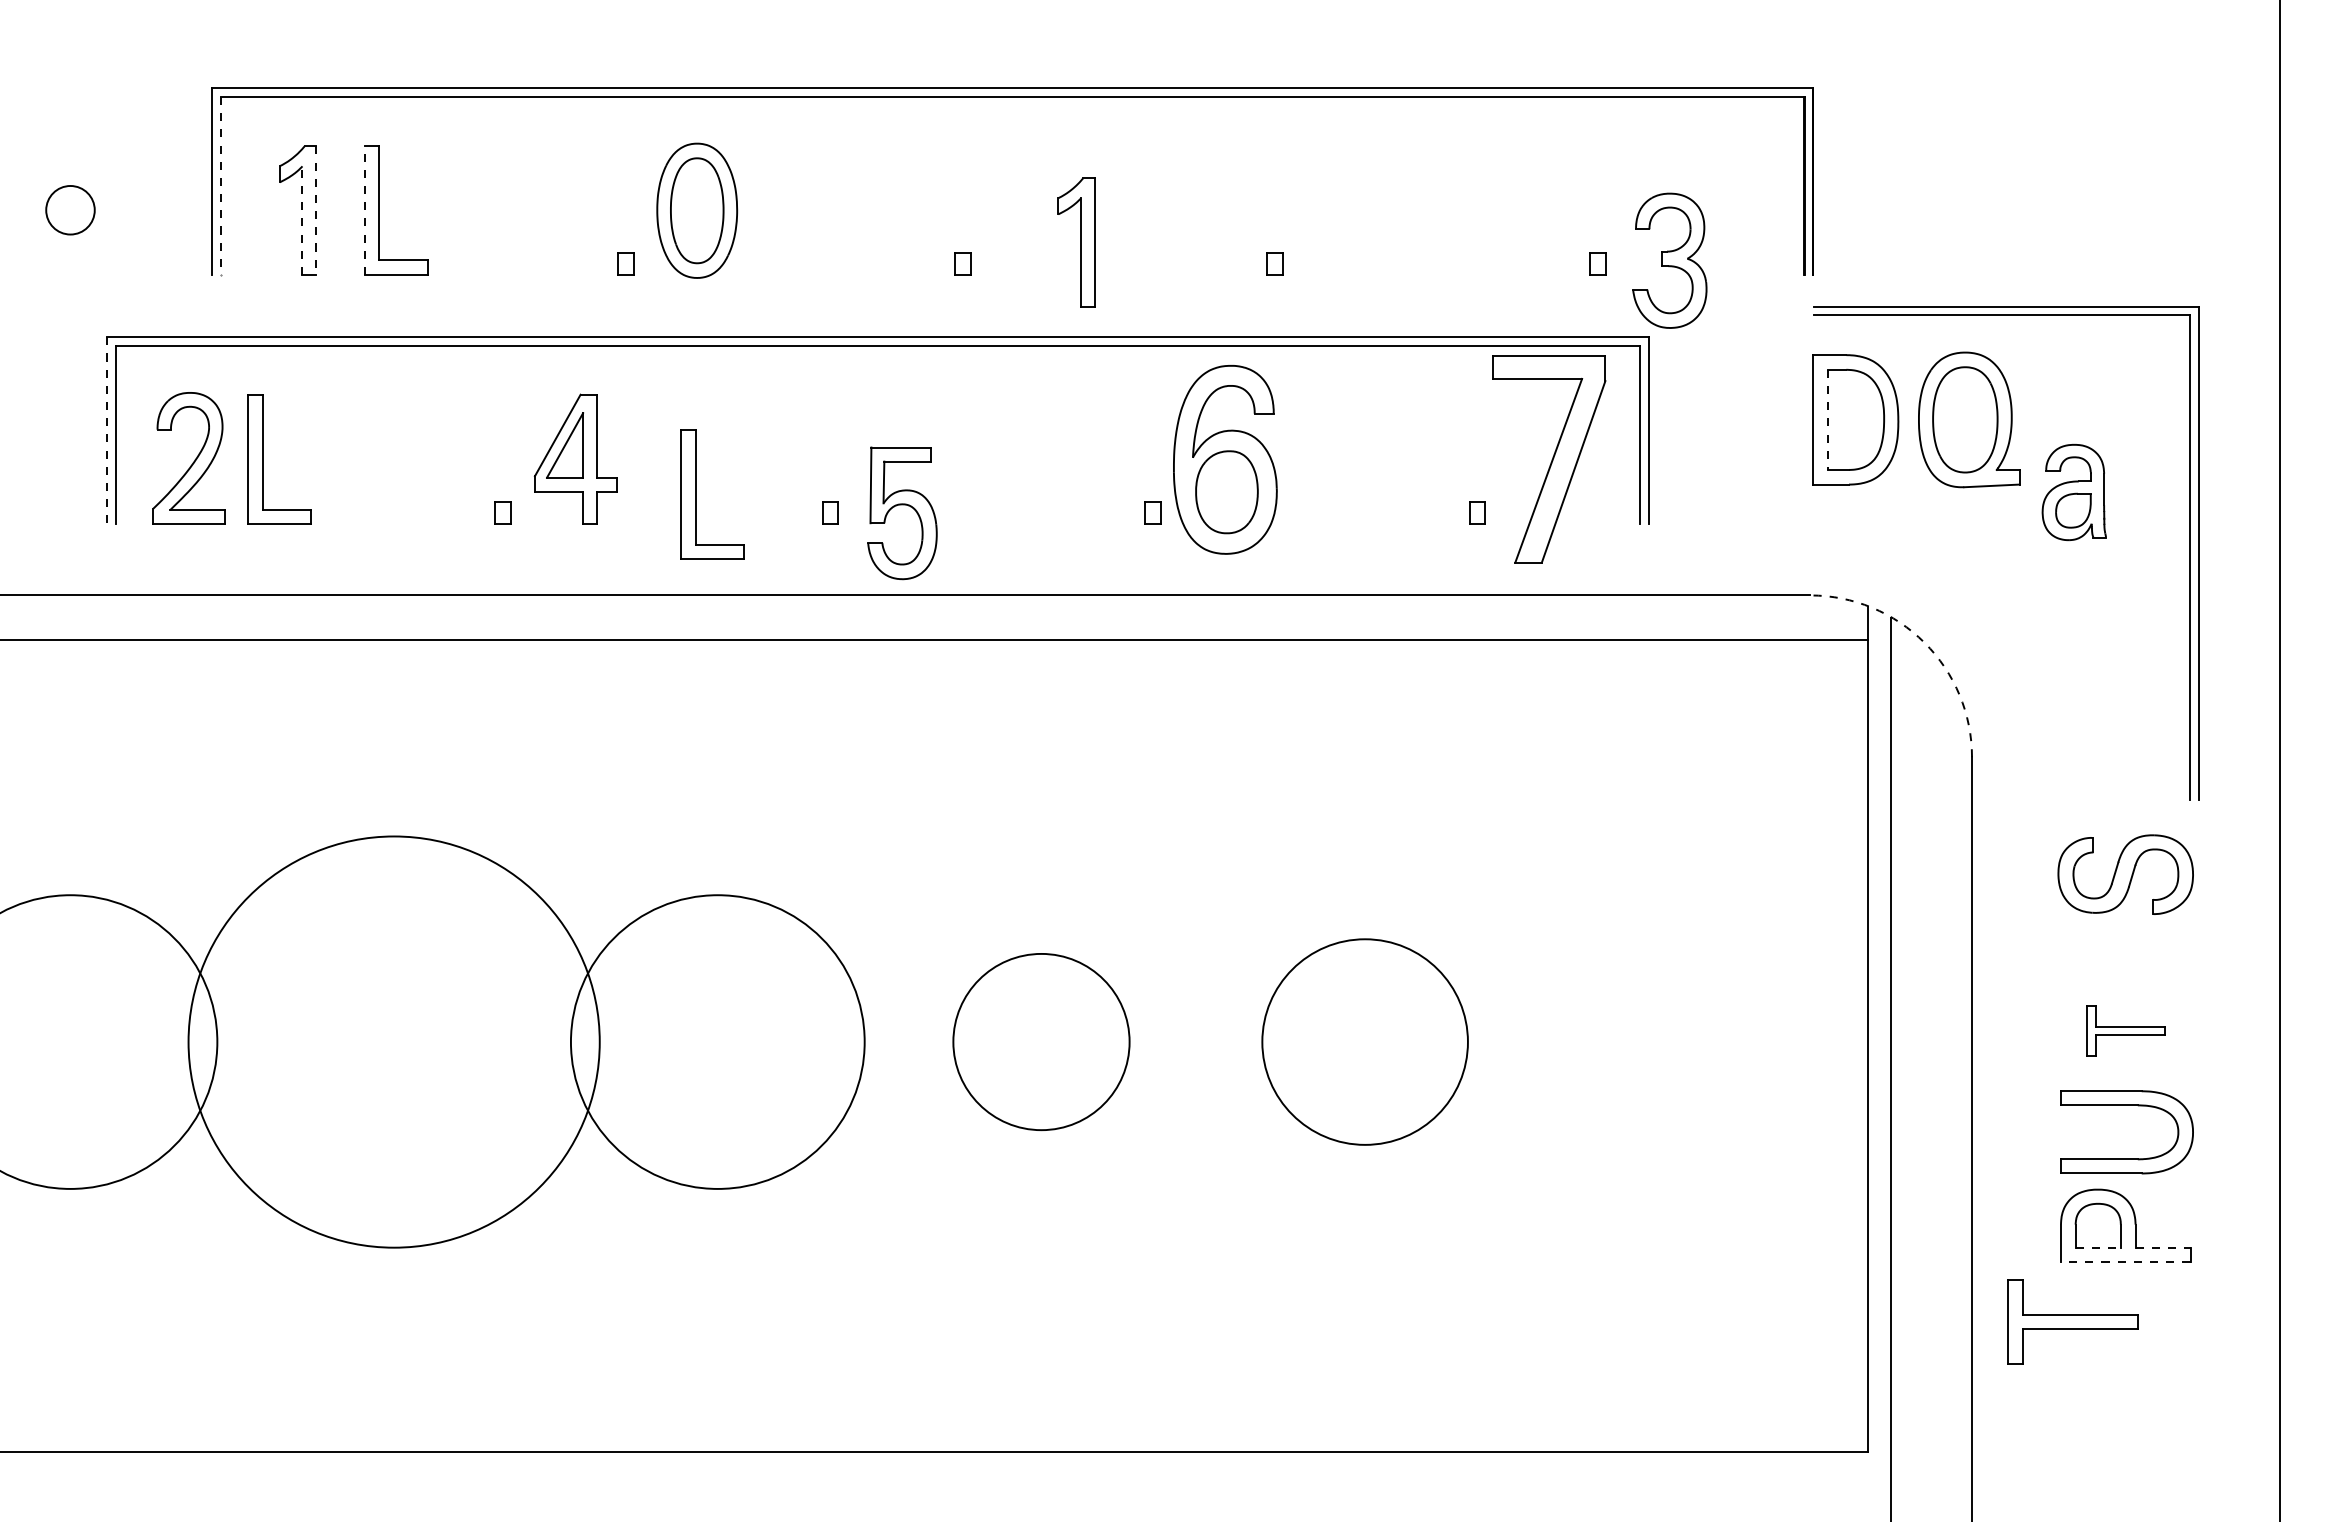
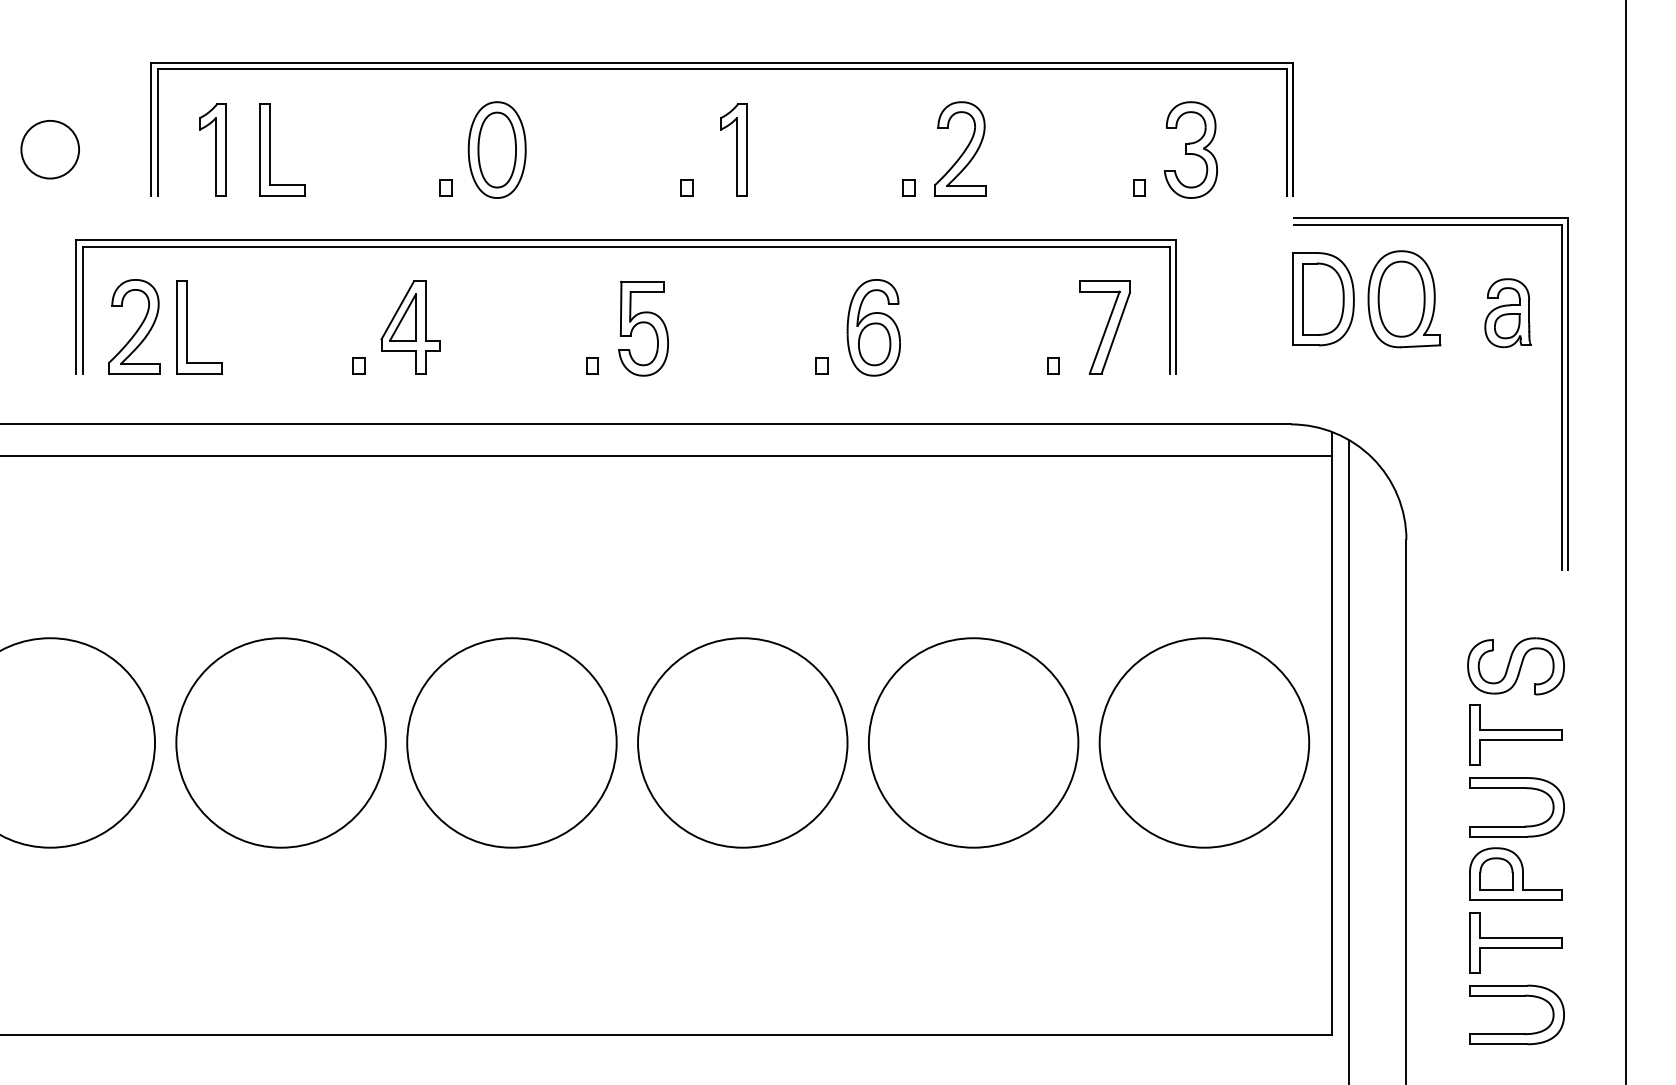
line: (221, 186) -> (157, 132), dashed -> solid
circle: (70, 209) -> (50, 149), size x1.67
line: (364, 210) -> (259, 149), dashed -> solid
part: (1352, 210) -> (964, 149), added
line: (316, 211) -> (225, 150), dashed -> solid
line: (302, 220) -> (215, 157), dashed -> solid
part: (1076, 242) -> (733, 149), moved
part: (1669, 260) -> (1190, 149), moved
line: (1827, 420) -> (1303, 299), dashed -> solid
line: (107, 431) -> (76, 307), dashed -> solid
part: (1549, 459) -> (1105, 327), size x0.62
part: (1224, 460) -> (873, 328), size x0.71
part: (2073, 492) -> (1507, 313), moved
part: (696, 494) -> (496, 352), removed
part: (902, 505) -> (643, 323), moved
arc: (1924, 642) -> (1372, 457), dashed -> solid
part: (2125, 874) -> (1515, 666), moved
part: (2125, 1030) -> (1515, 734), size x1.67
circle: (394, 1041) -> (281, 742), size x0.71
circle: (1041, 1041) -> (742, 742), size x1.67
circle: (1365, 1041) -> (973, 742), size x1.43
circle: (1688, 1041) -> (1204, 742), added
line: (2098, 1248) -> (1496, 890), dashed -> solid
line: (2163, 1248) -> (1542, 890), dashed -> solid
line: (2125, 1262) -> (1515, 900), dashed -> solid
part: (2072, 1321) -> (1515, 942), moved
part: (2126, 1449) -> (1516, 1033), added

